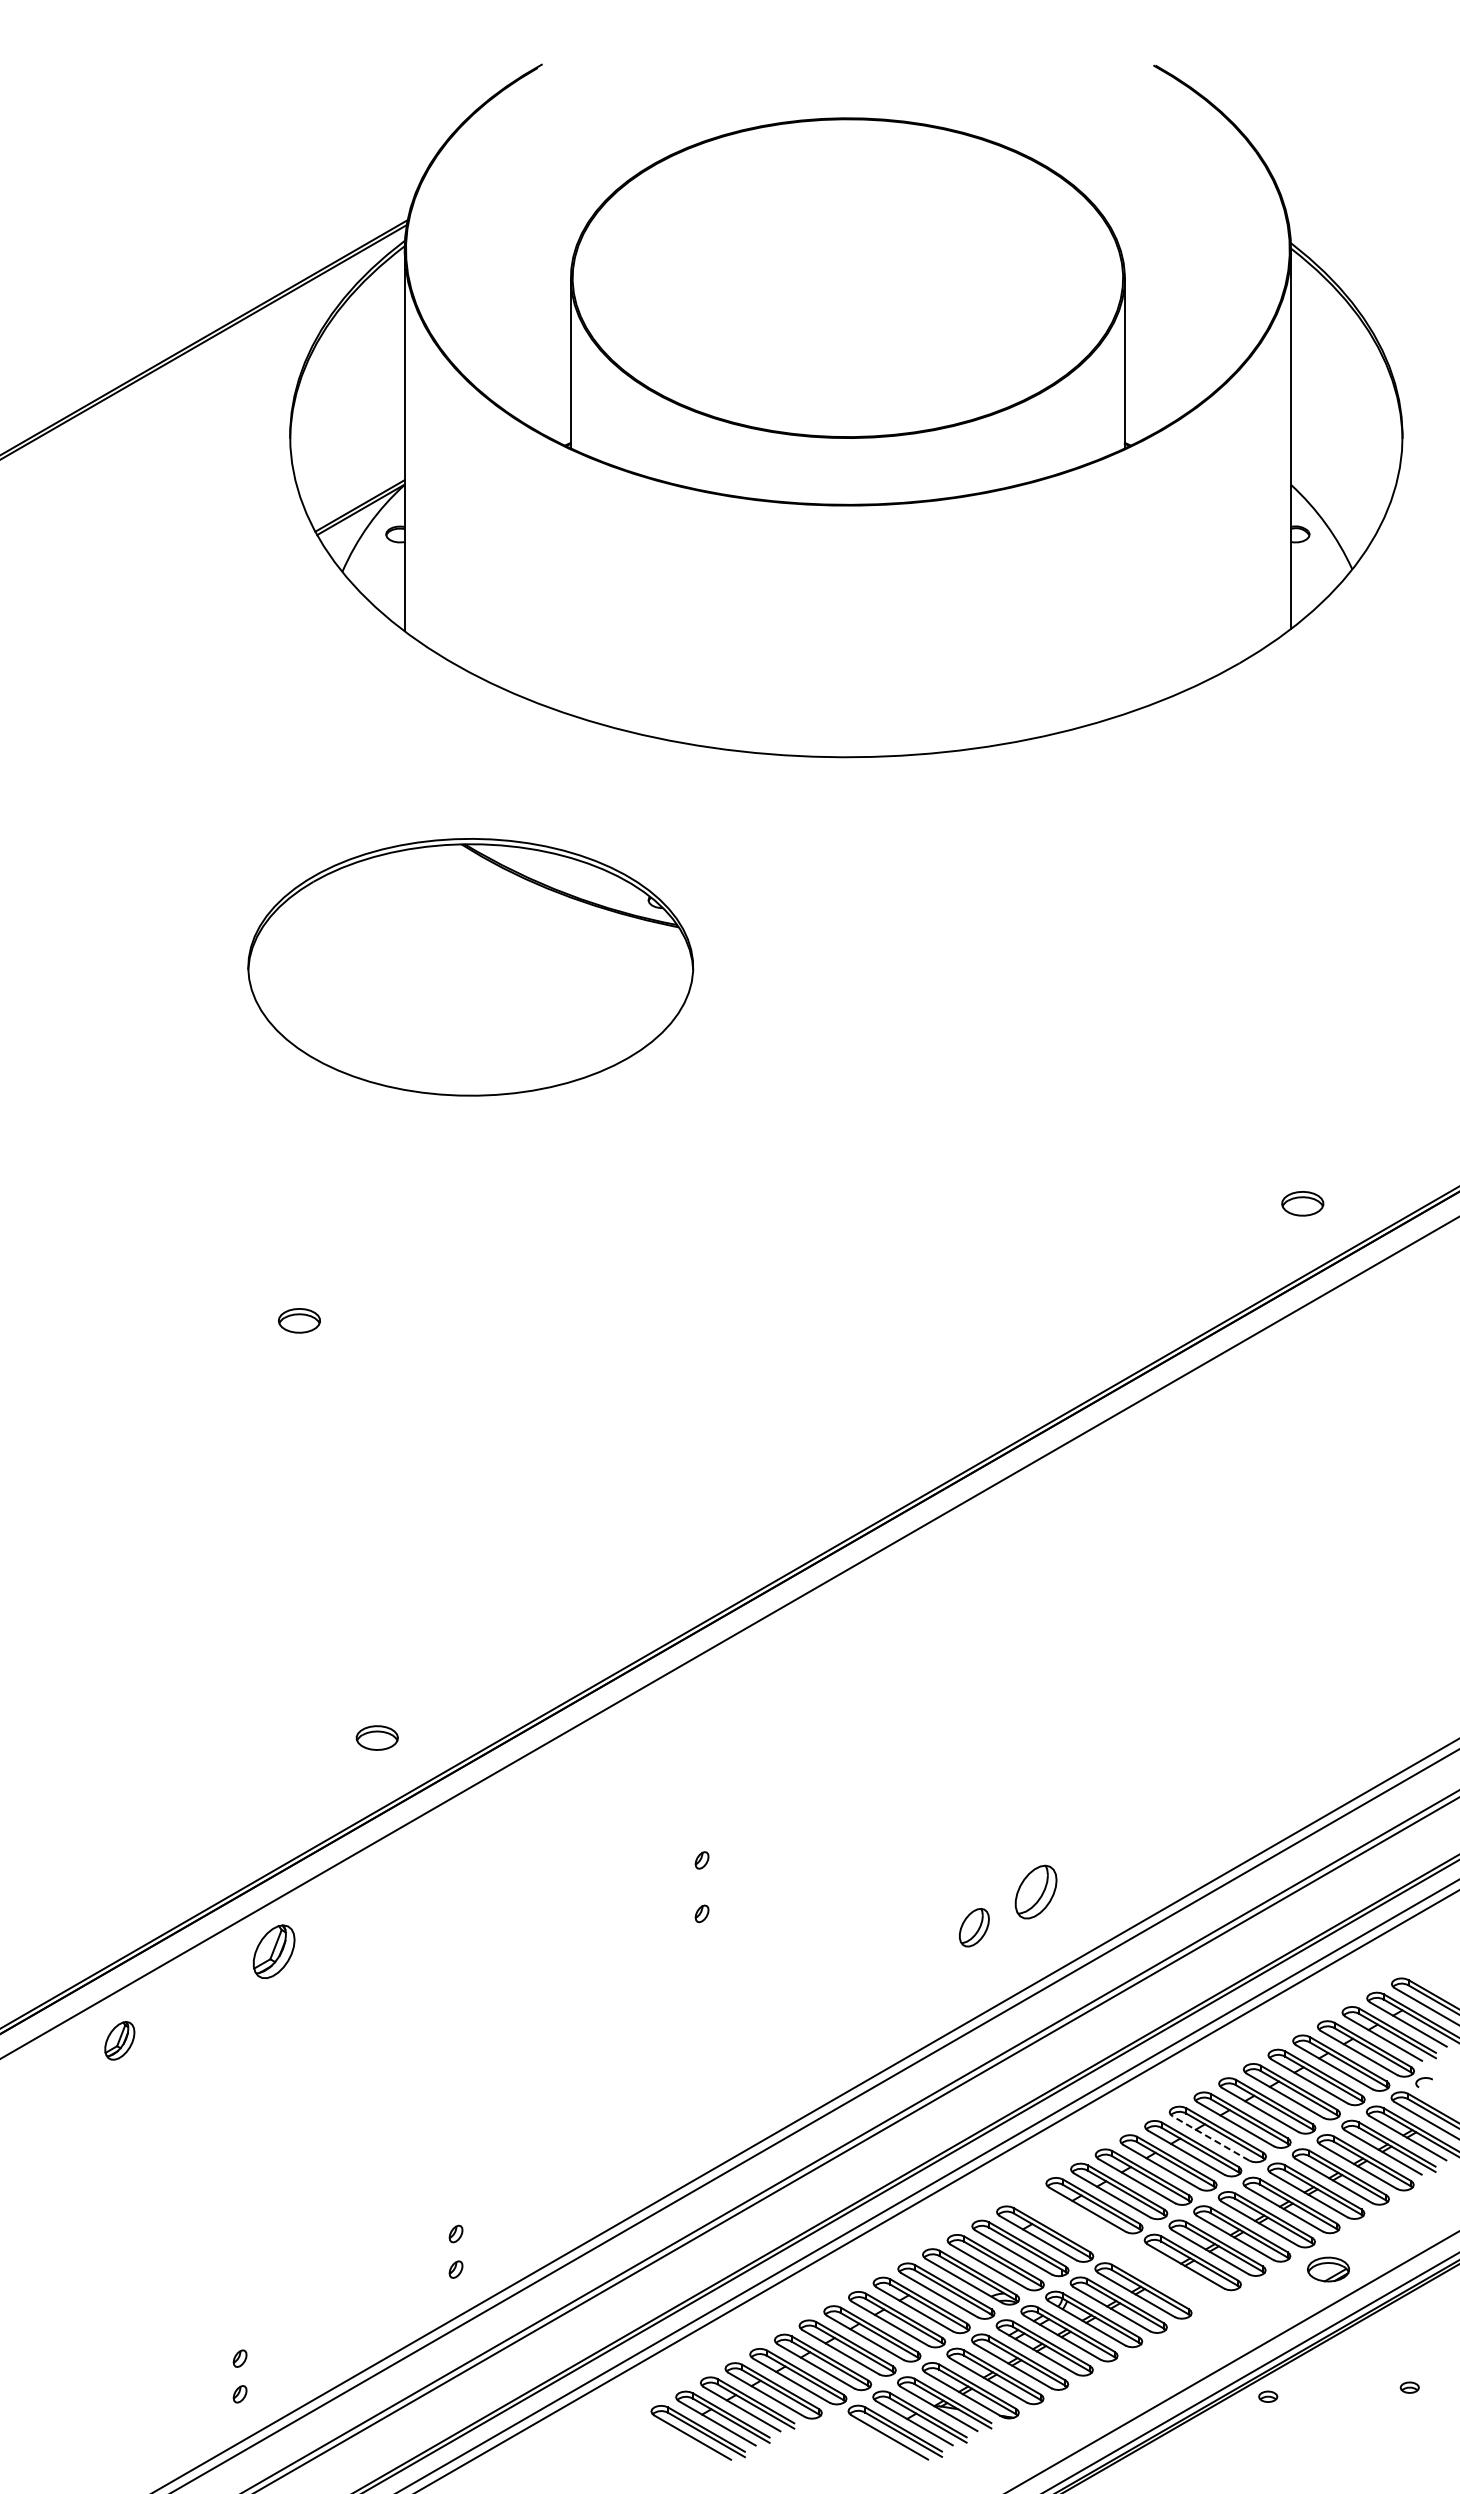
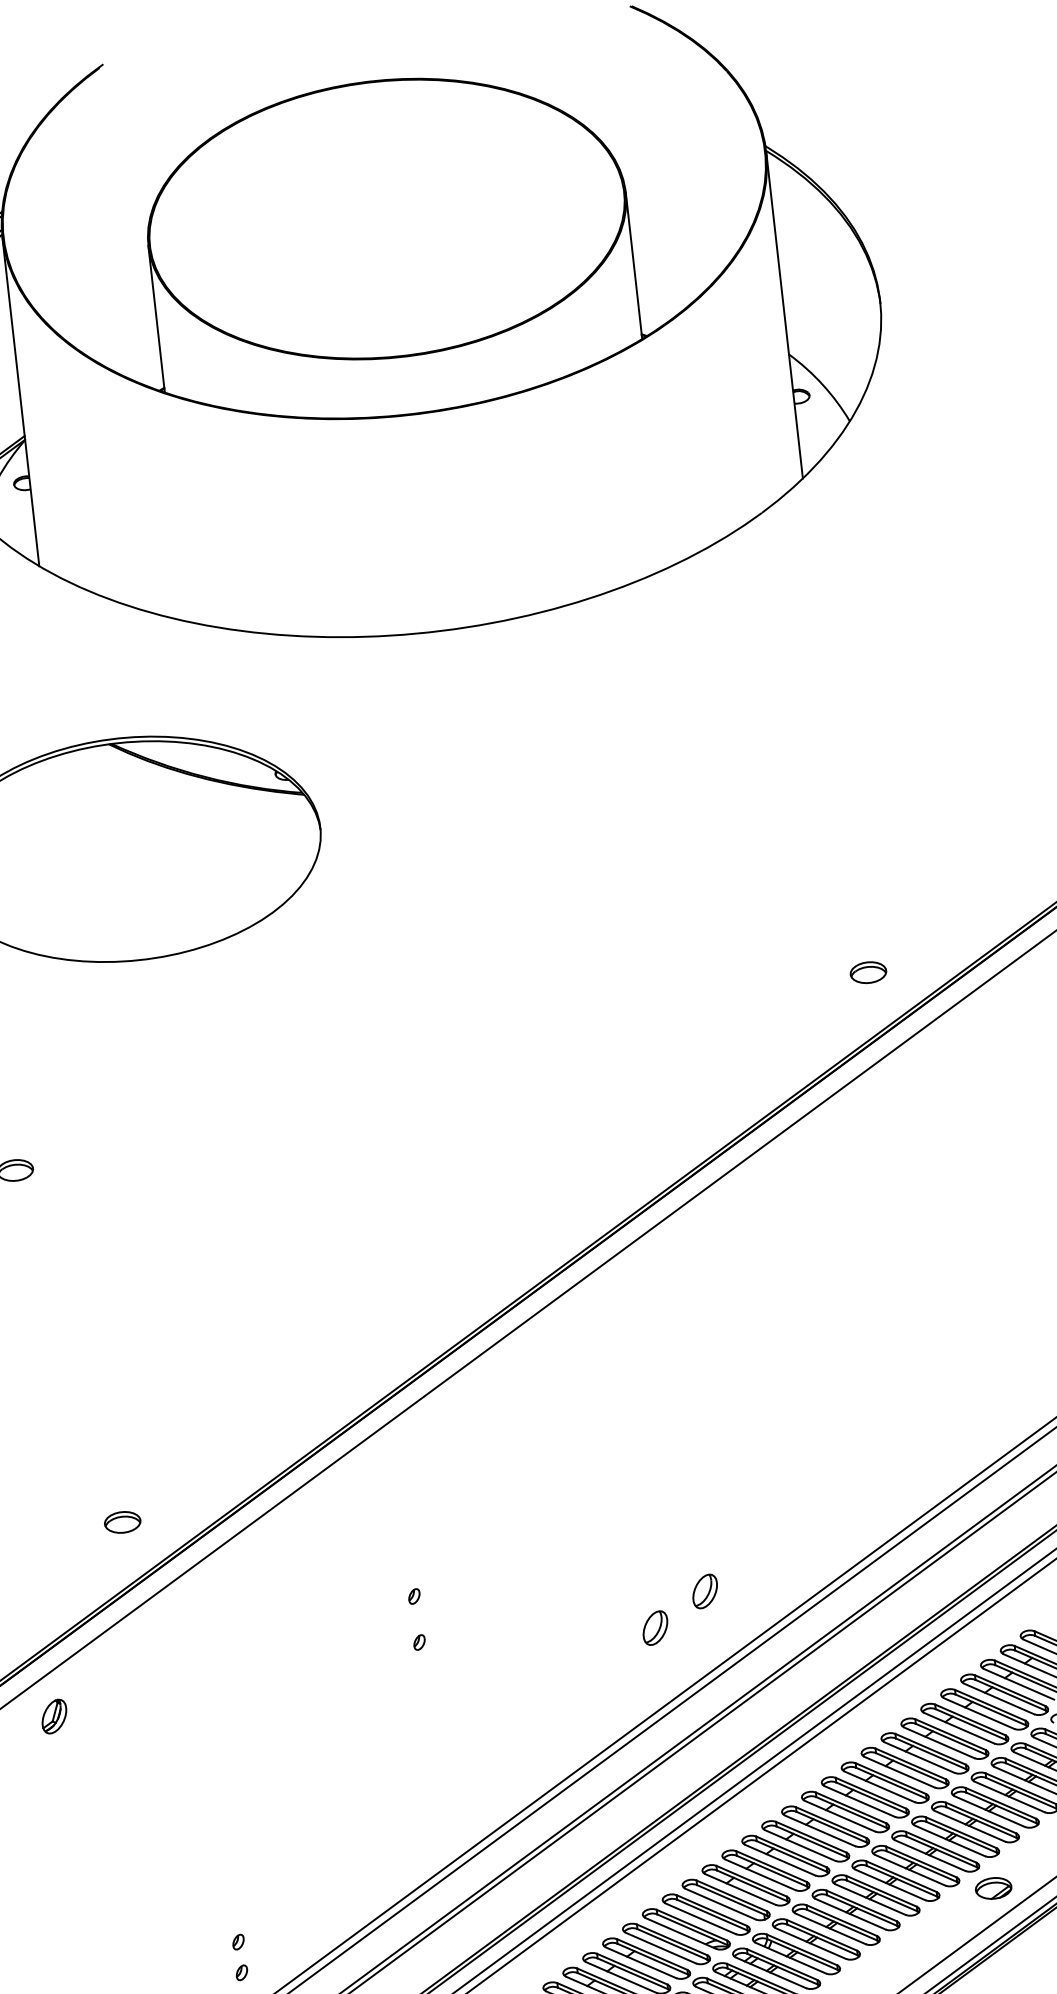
part: (1035, 1891) -> (704, 1591), size x0.71
part: (273, 1951) -> (53, 1716), size x0.71
line: (1210, 2138) -> (879, 1786), dashed -> solid
part: (1118, 2248) -> (810, 1890), added

